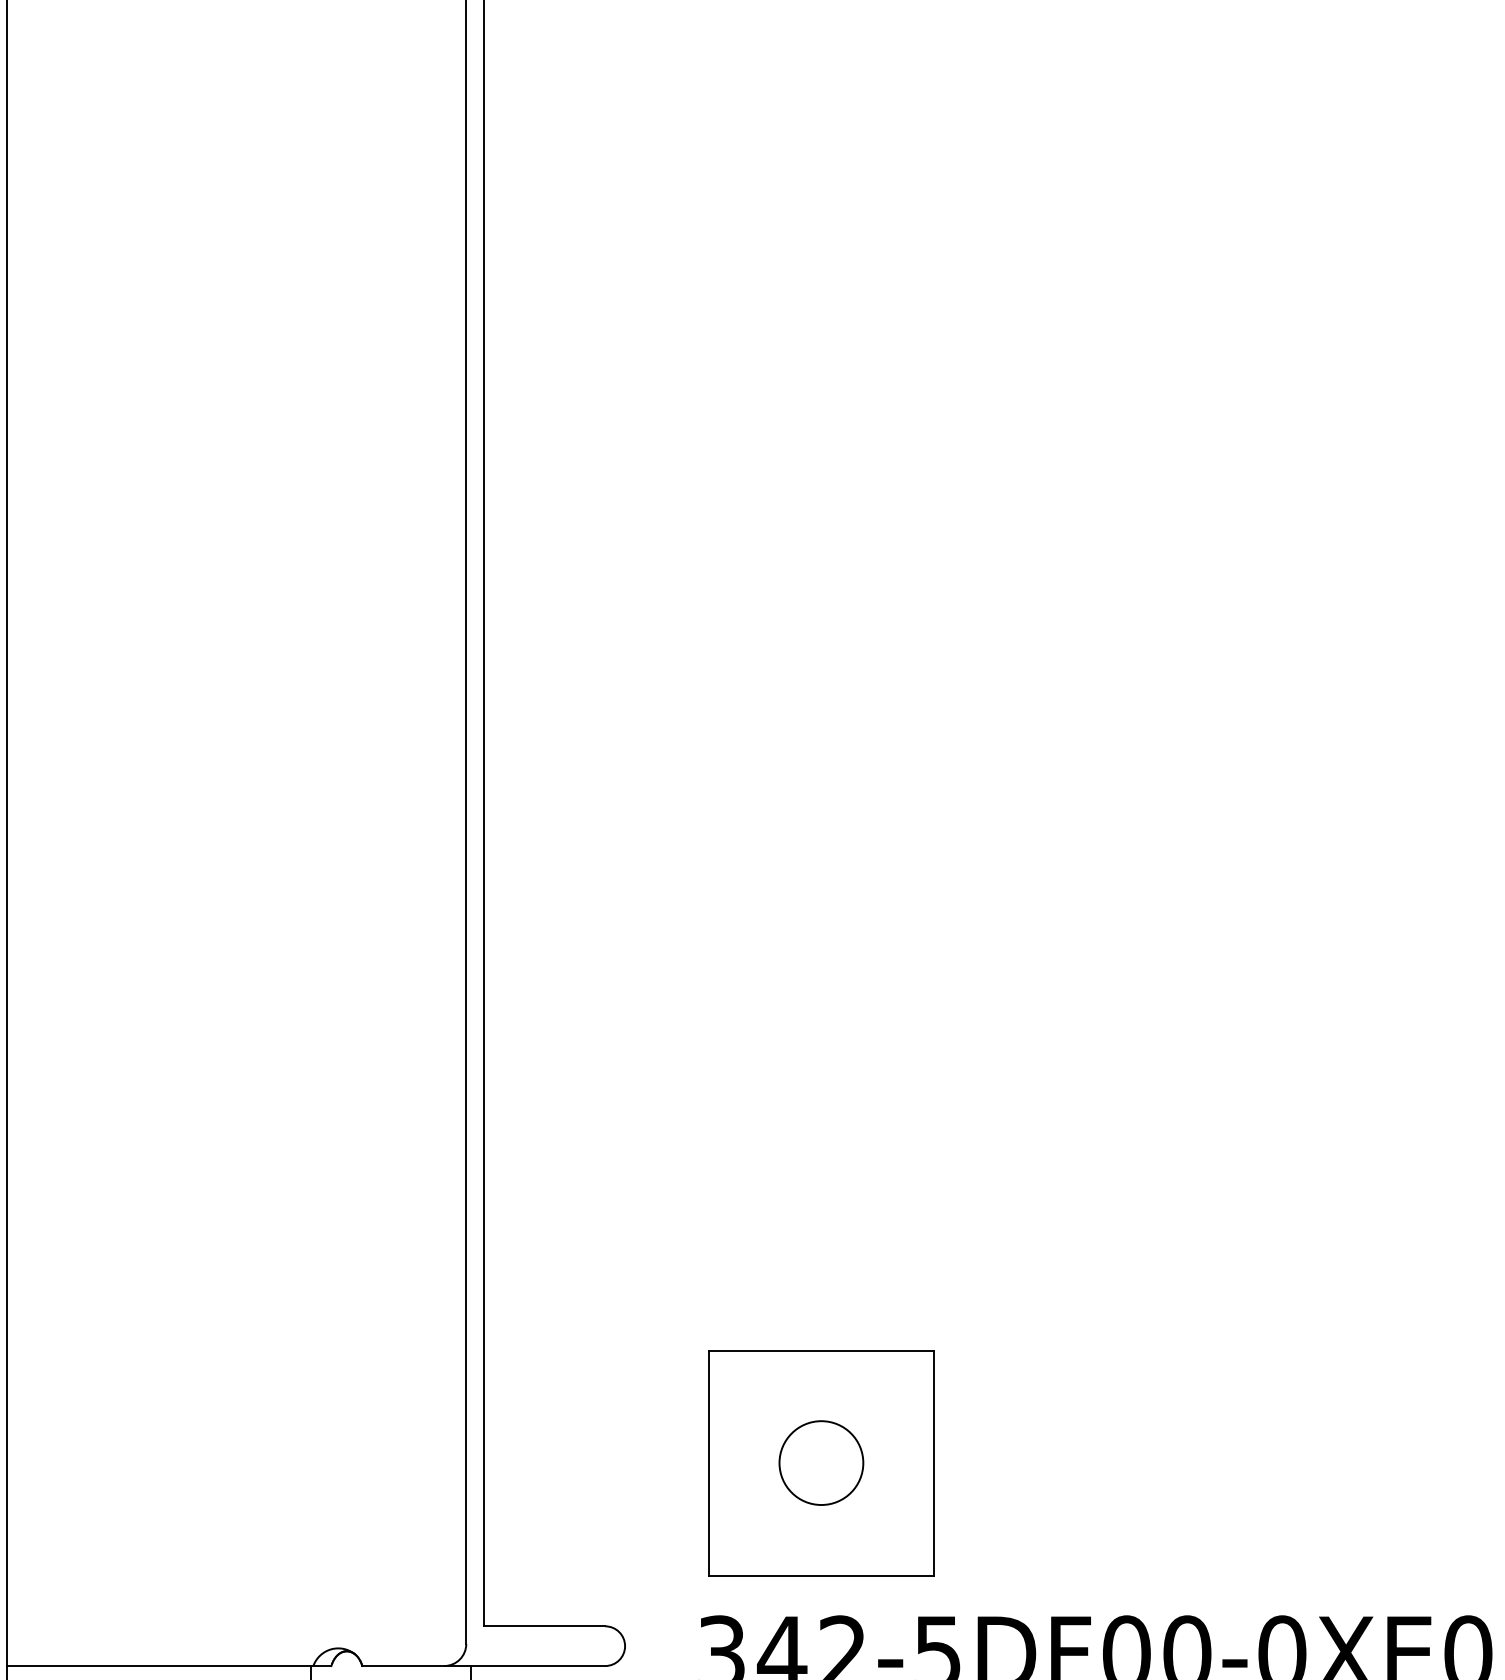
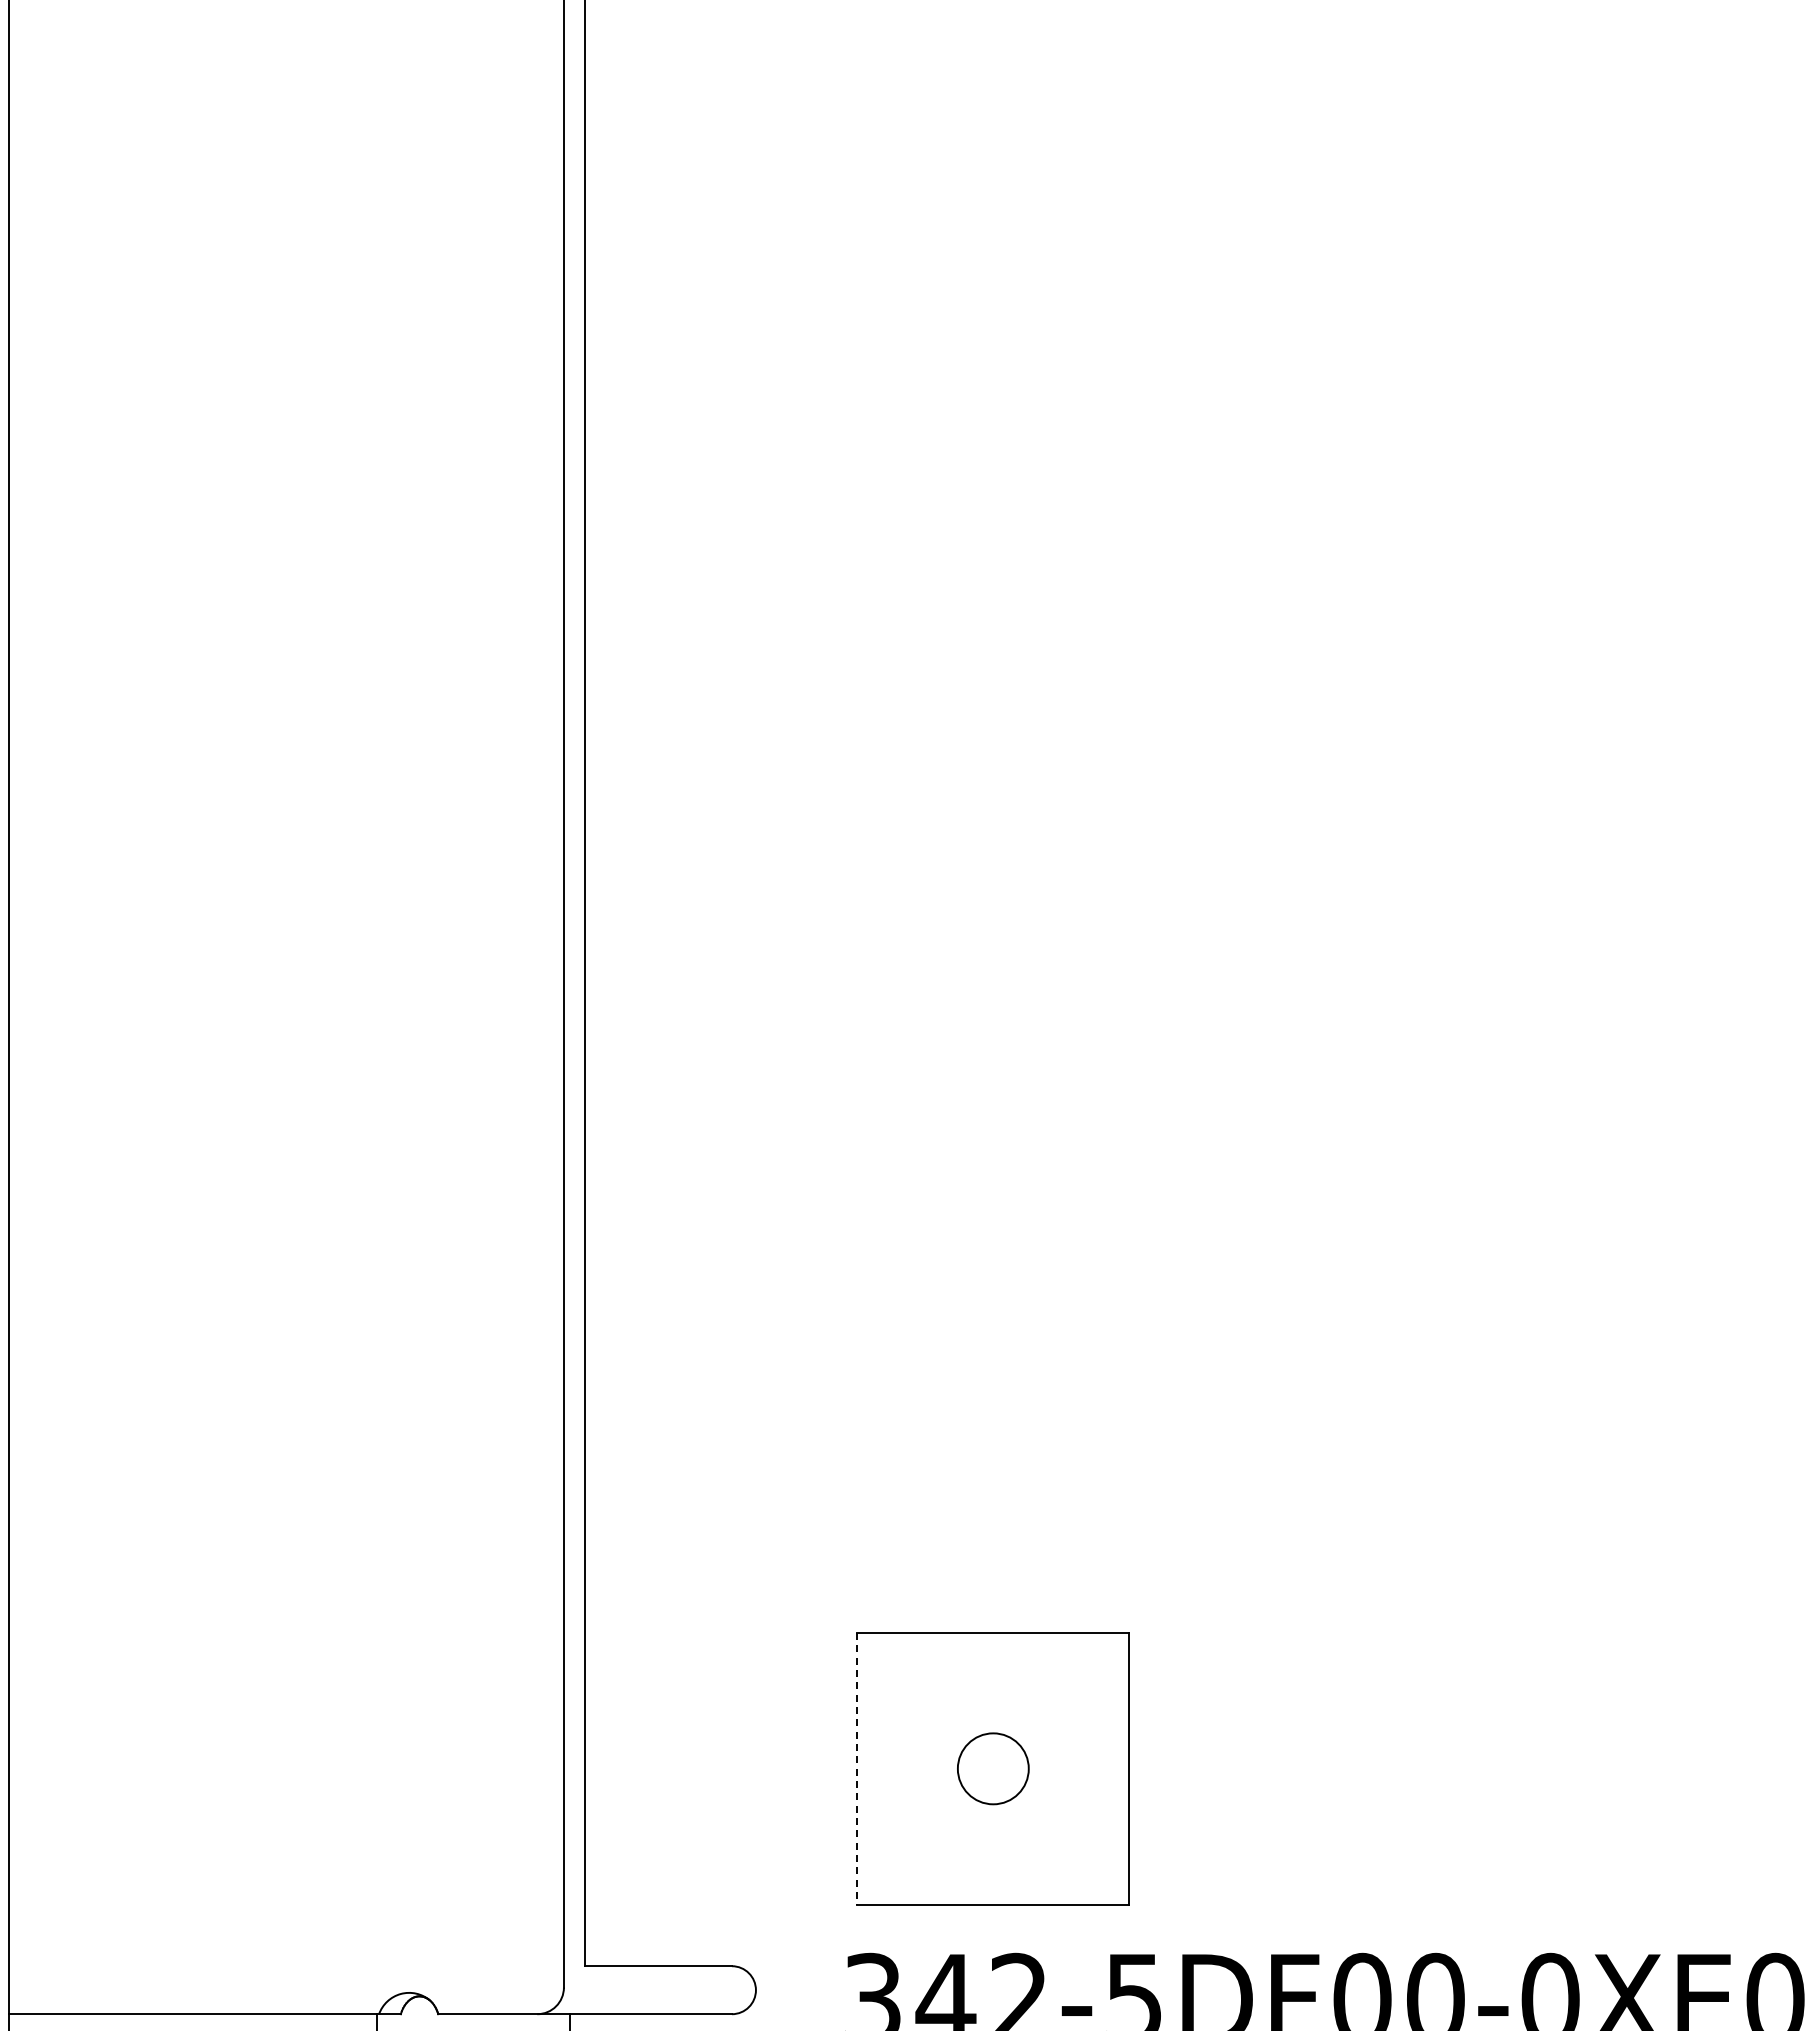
circle: (821, 1462) -> (993, 1768), size x0.7
line: (709, 1463) -> (857, 1769), solid -> dashed

